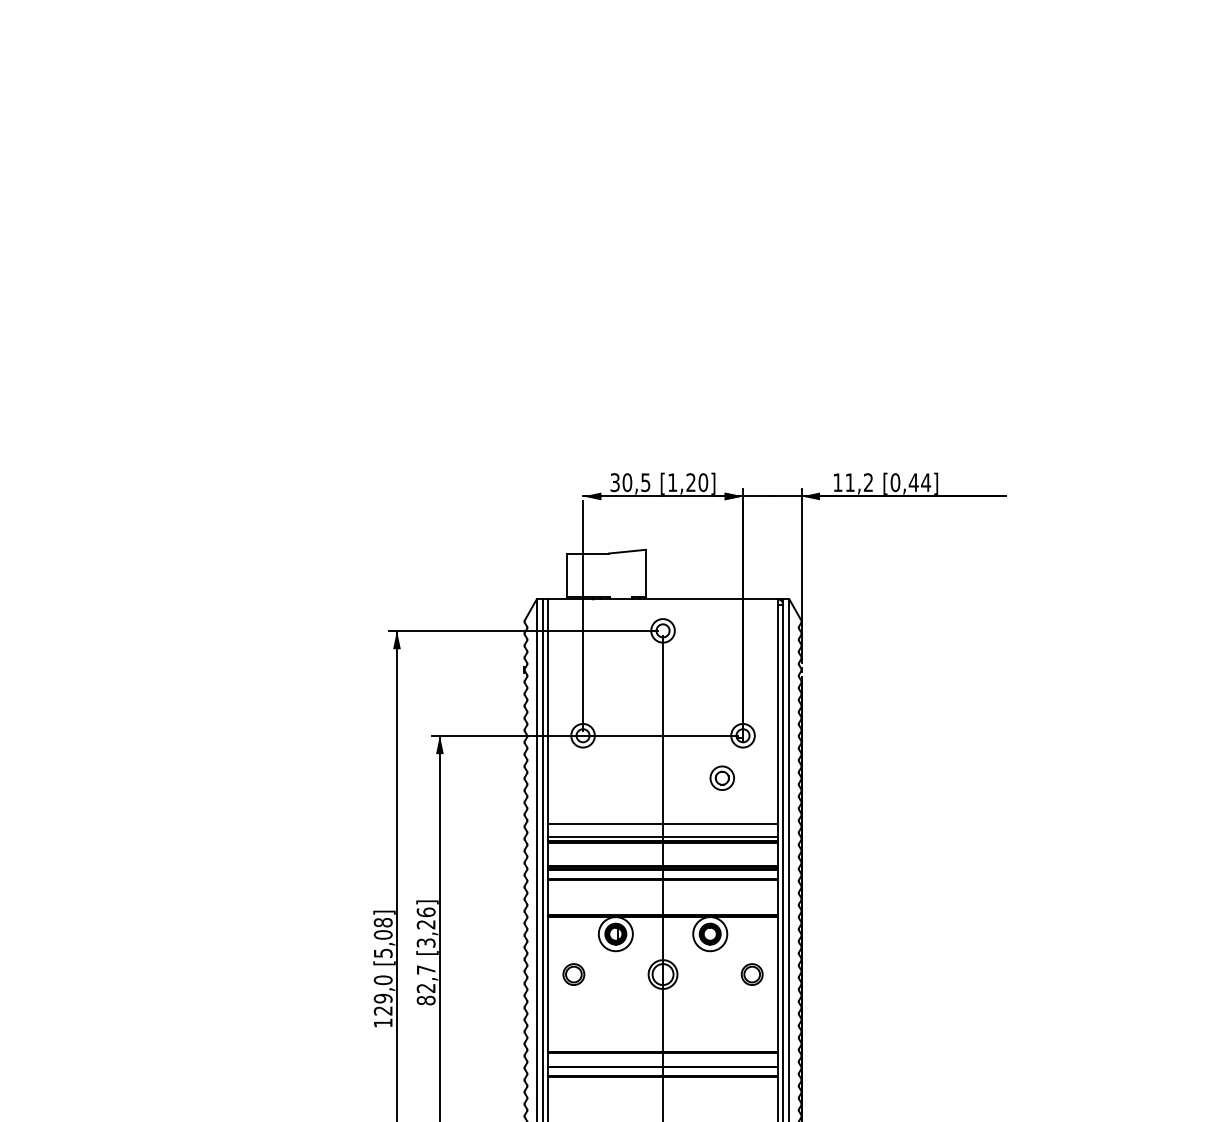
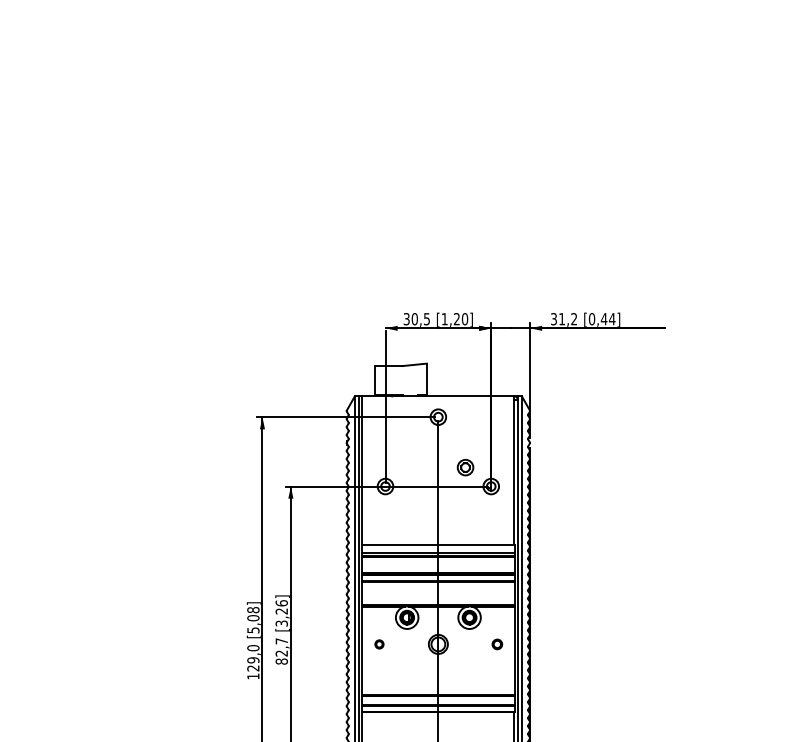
text: (837, 483) -> (553, 319), 11,2 -> 31,2
part: (722, 778) -> (465, 467), moved
part: (573, 974) -> (379, 644), size x0.6
part: (752, 974) -> (497, 644), size x0.7

